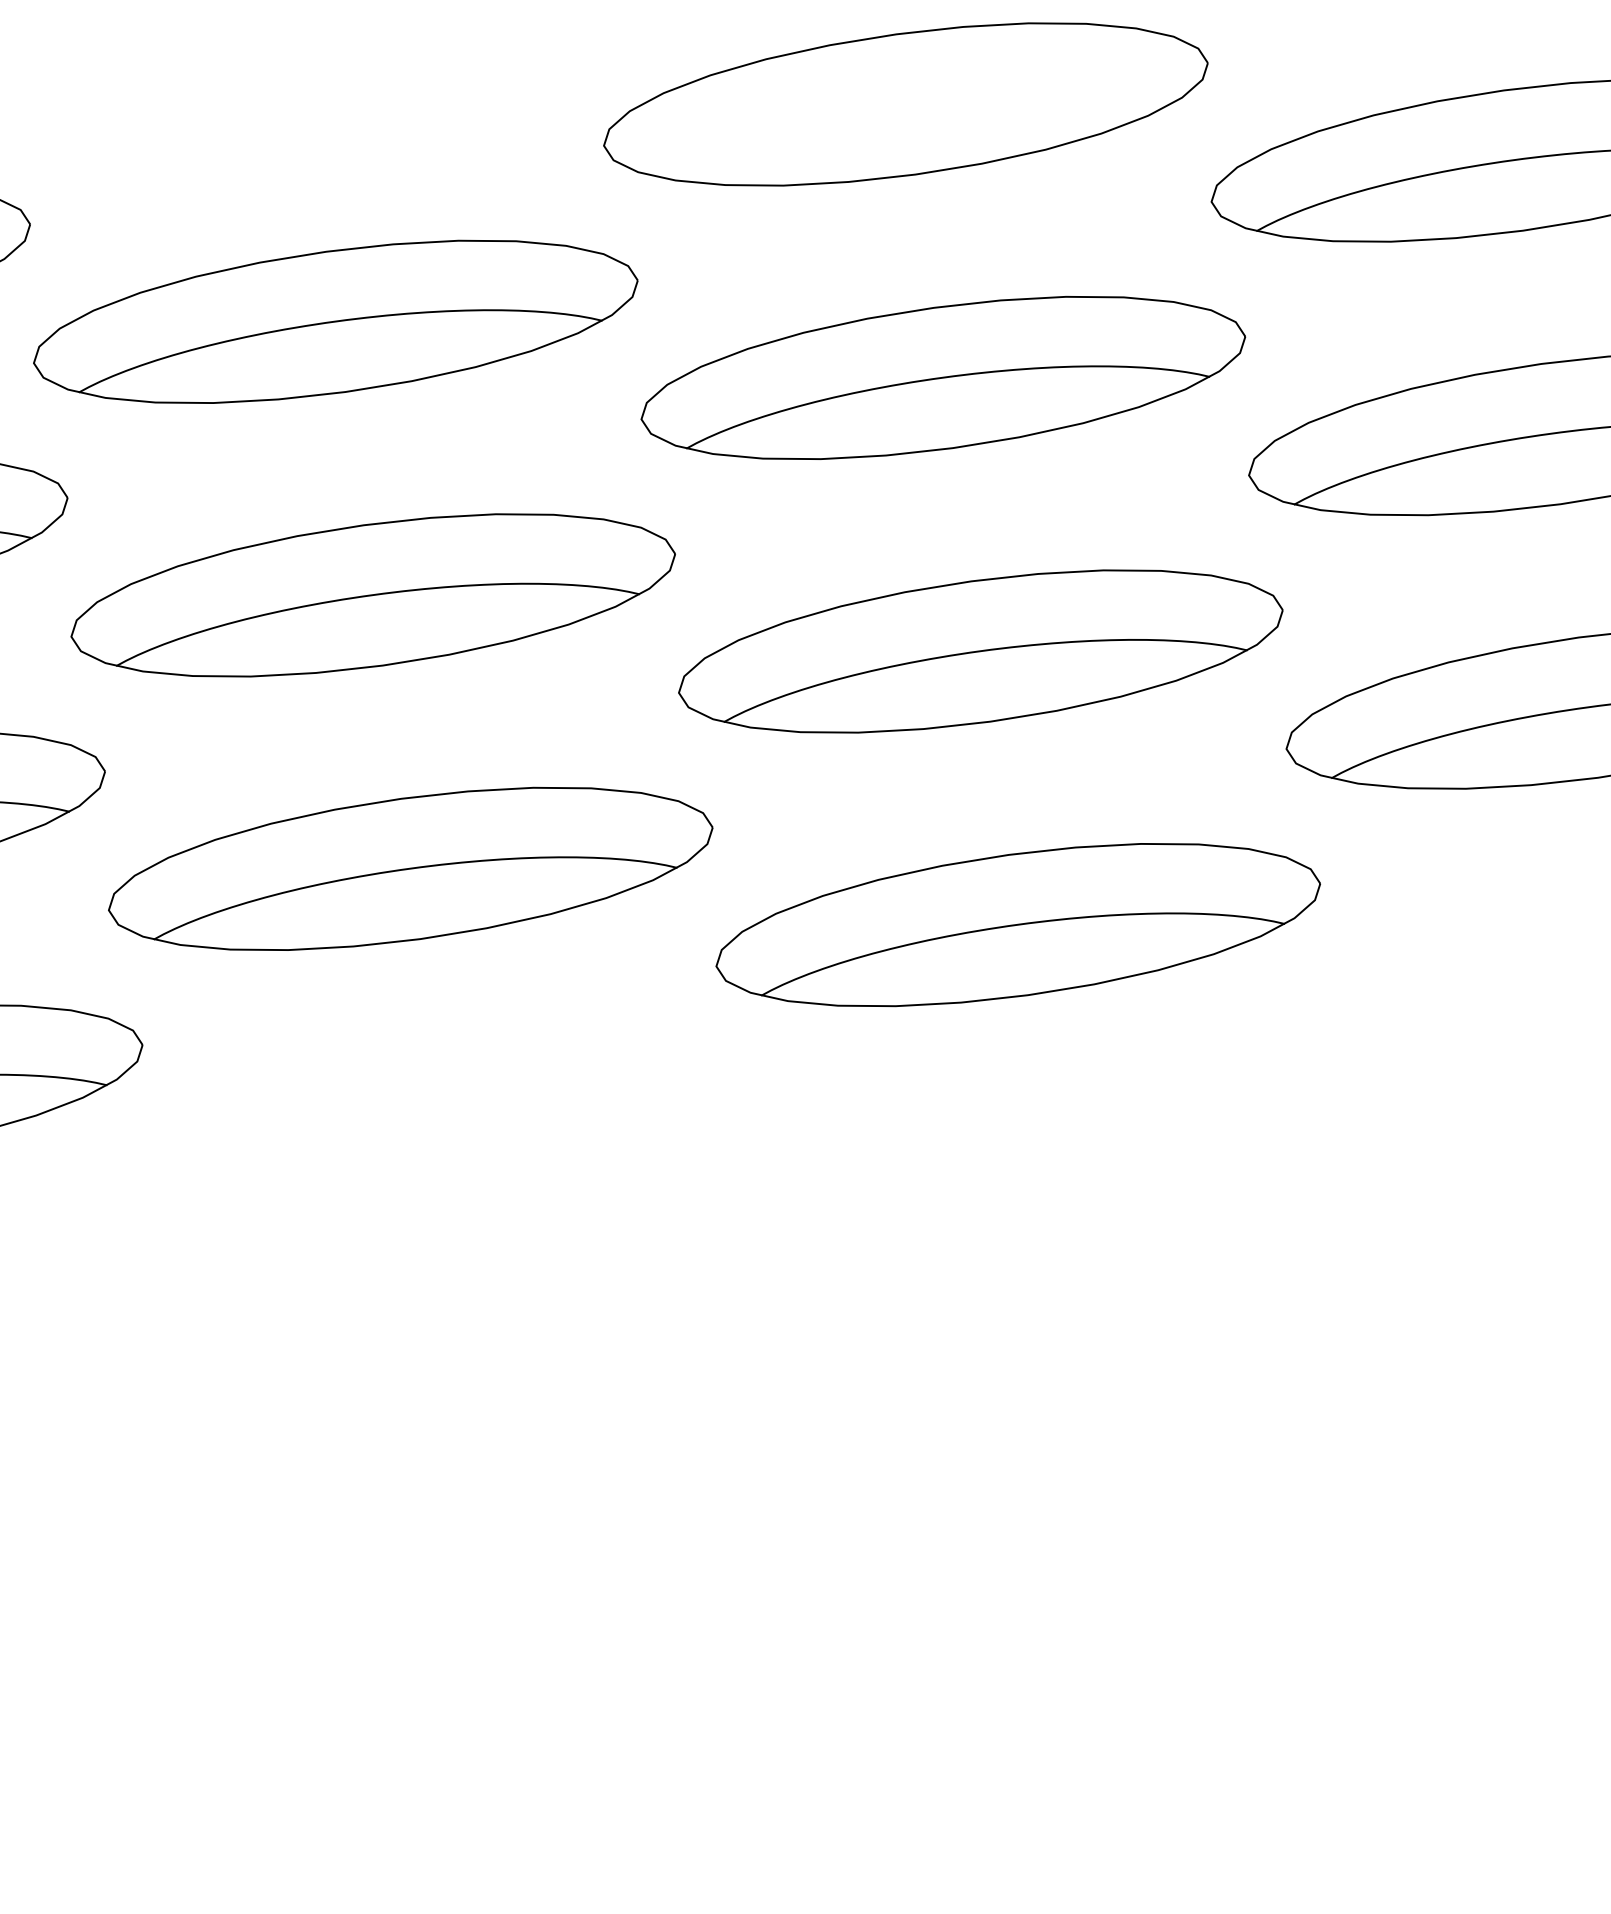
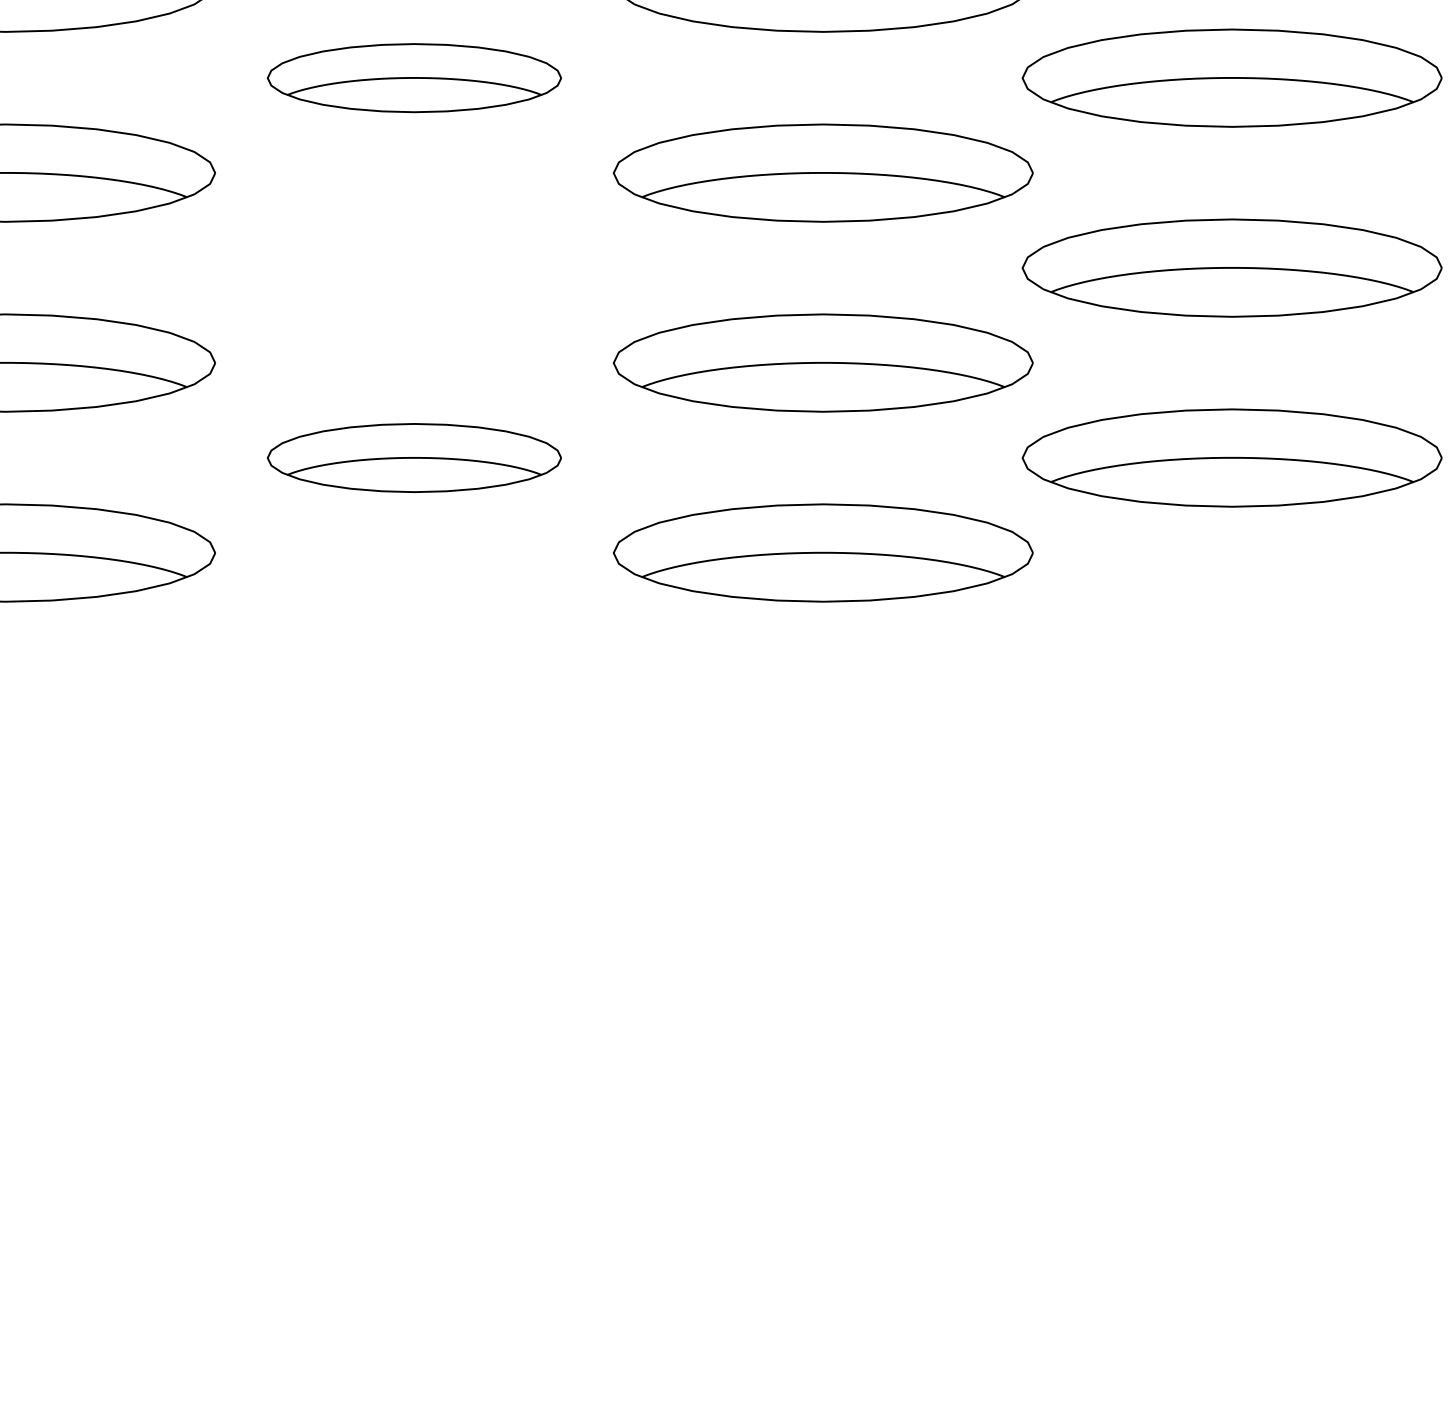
part: (335, 320) -> (414, 77), size x0.7
part: (373, 594) -> (414, 267), removed
part: (410, 868) -> (414, 457), size x0.7

